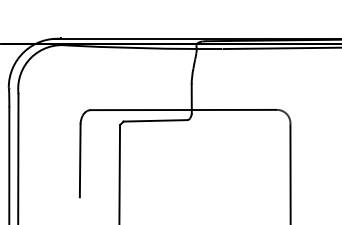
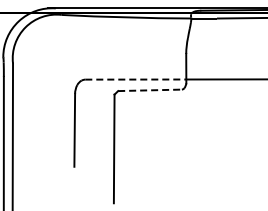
line: (141, 110) -> (136, 80), solid -> dashed
line: (155, 120) -> (150, 90), solid -> dashed

